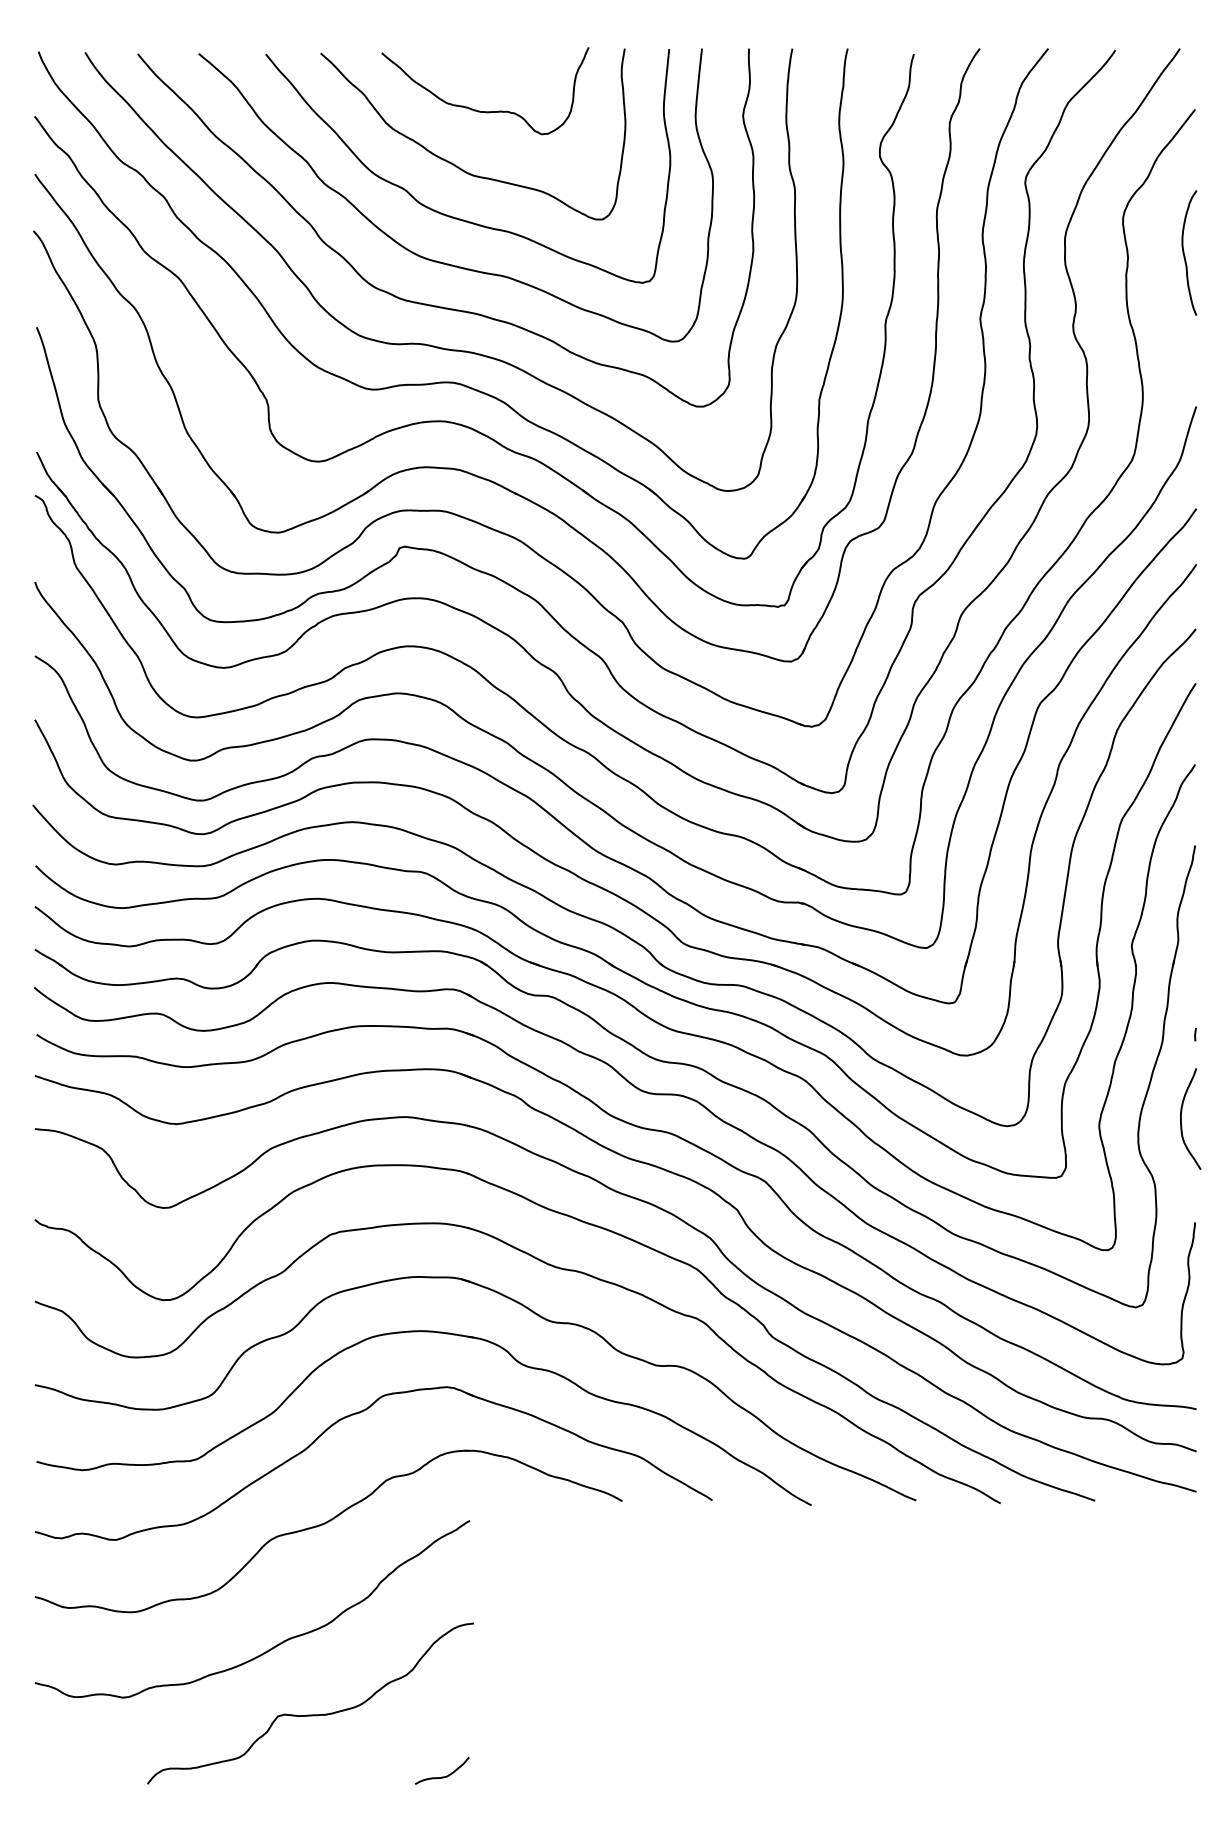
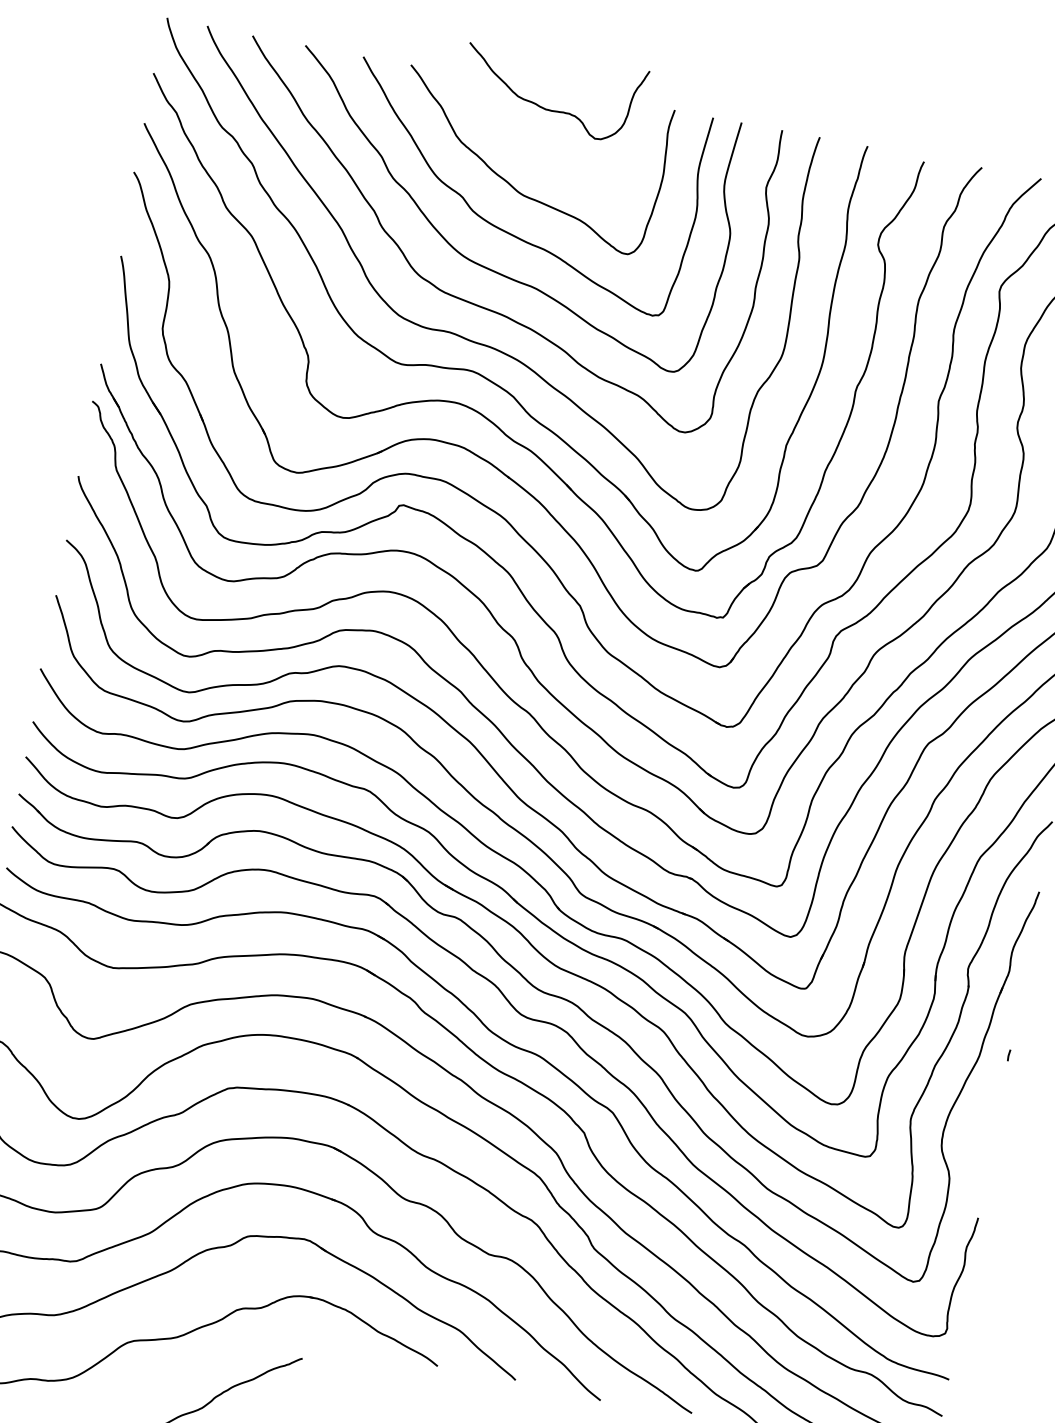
curve: (479, 110) -> (545, 108), moved
curve: (1181, 1118) -> (983, 1125), removed

